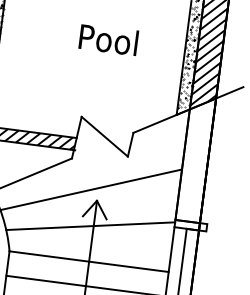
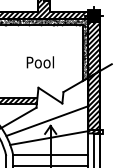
text: (106, 39) -> (39, 62), moved
hatch: (193, 165) -> (93, 103), added

